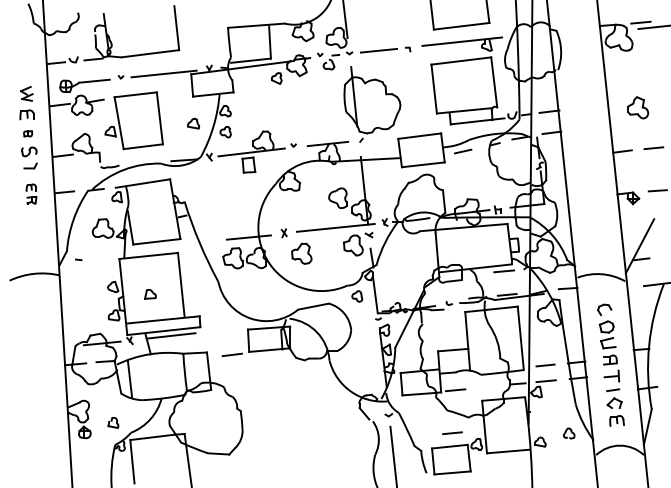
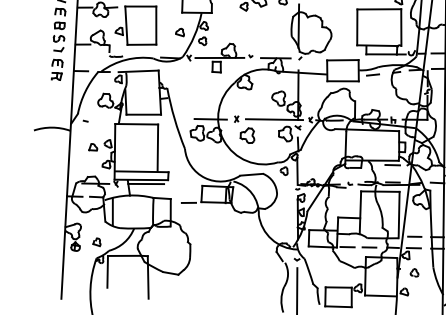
part: (27, 133) -> (59, 25), size x1.67
part: (31, 193) -> (57, 69), size x1.43
part: (150, 294) -> (93, 147), moved
line: (452, 432) -> (369, 246), moved
part: (569, 433) -> (414, 272), moved

